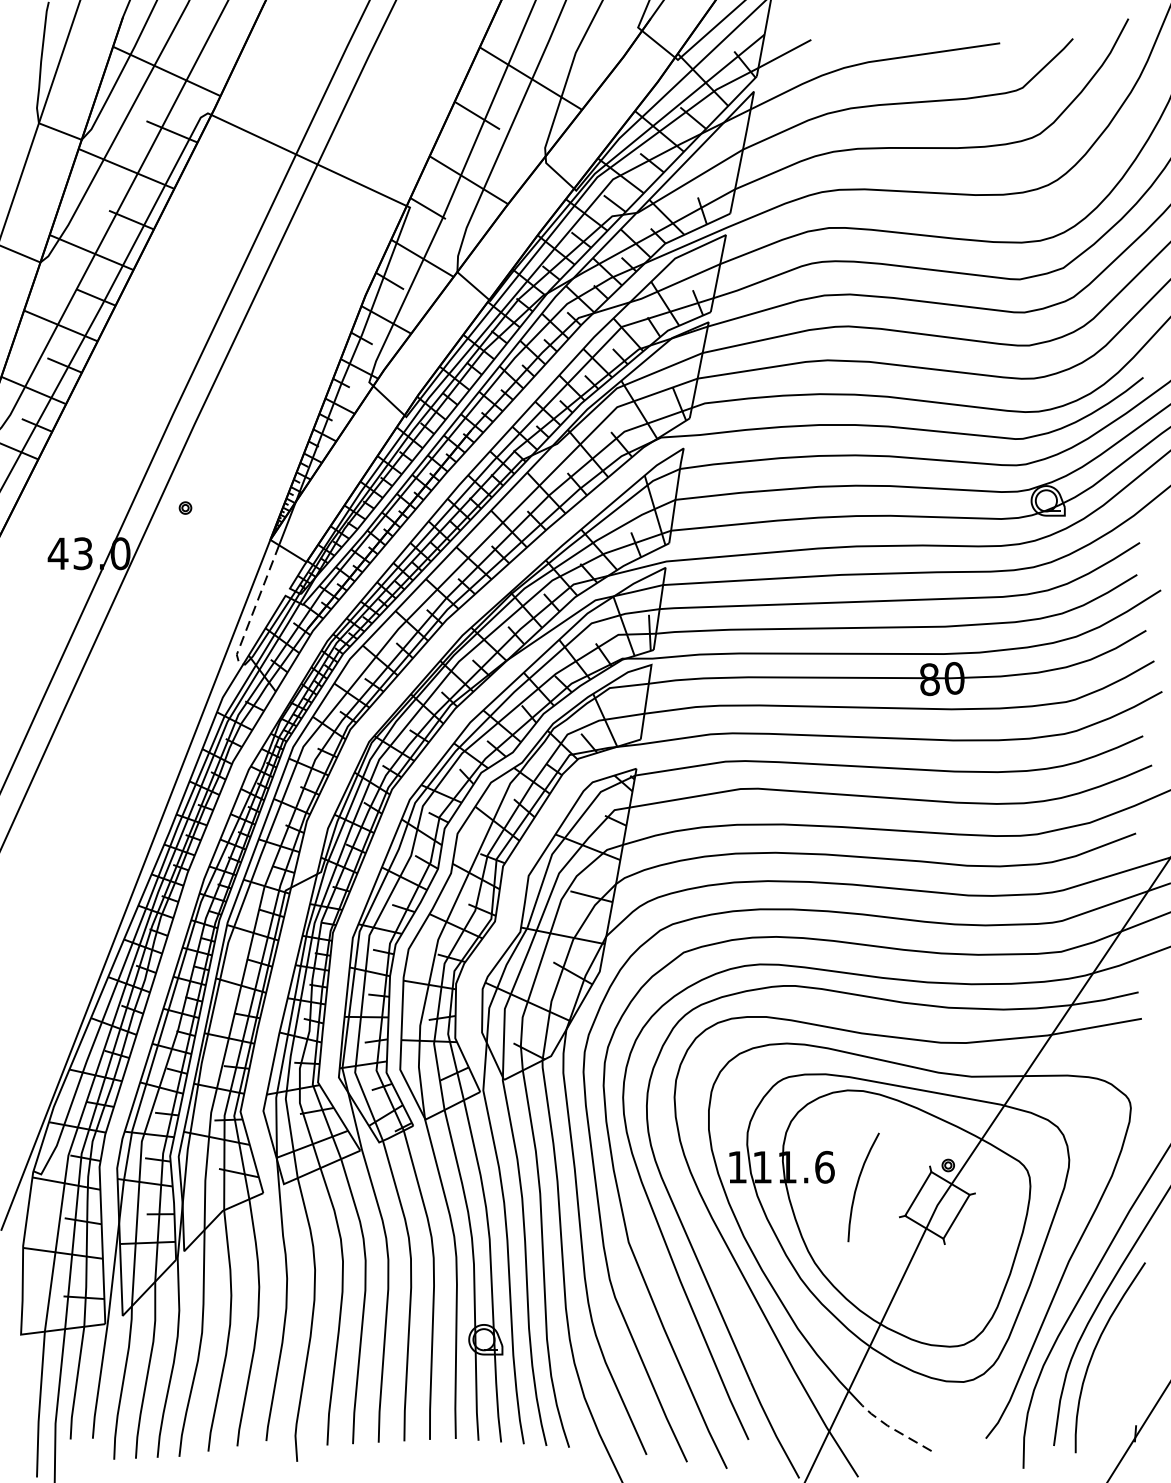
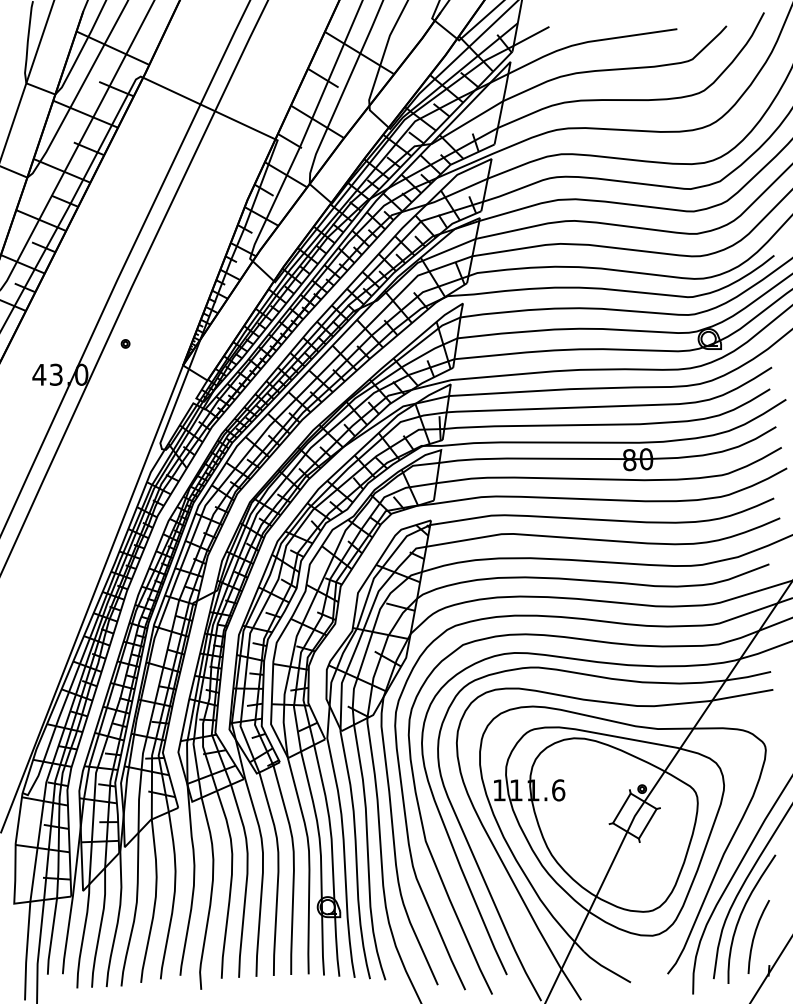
line: (254, 607) -> (172, 411), dashed -> solid
curve: (858, 1186) -> (755, 936), moved
line: (894, 1428) -> (605, 967), dashed -> solid

